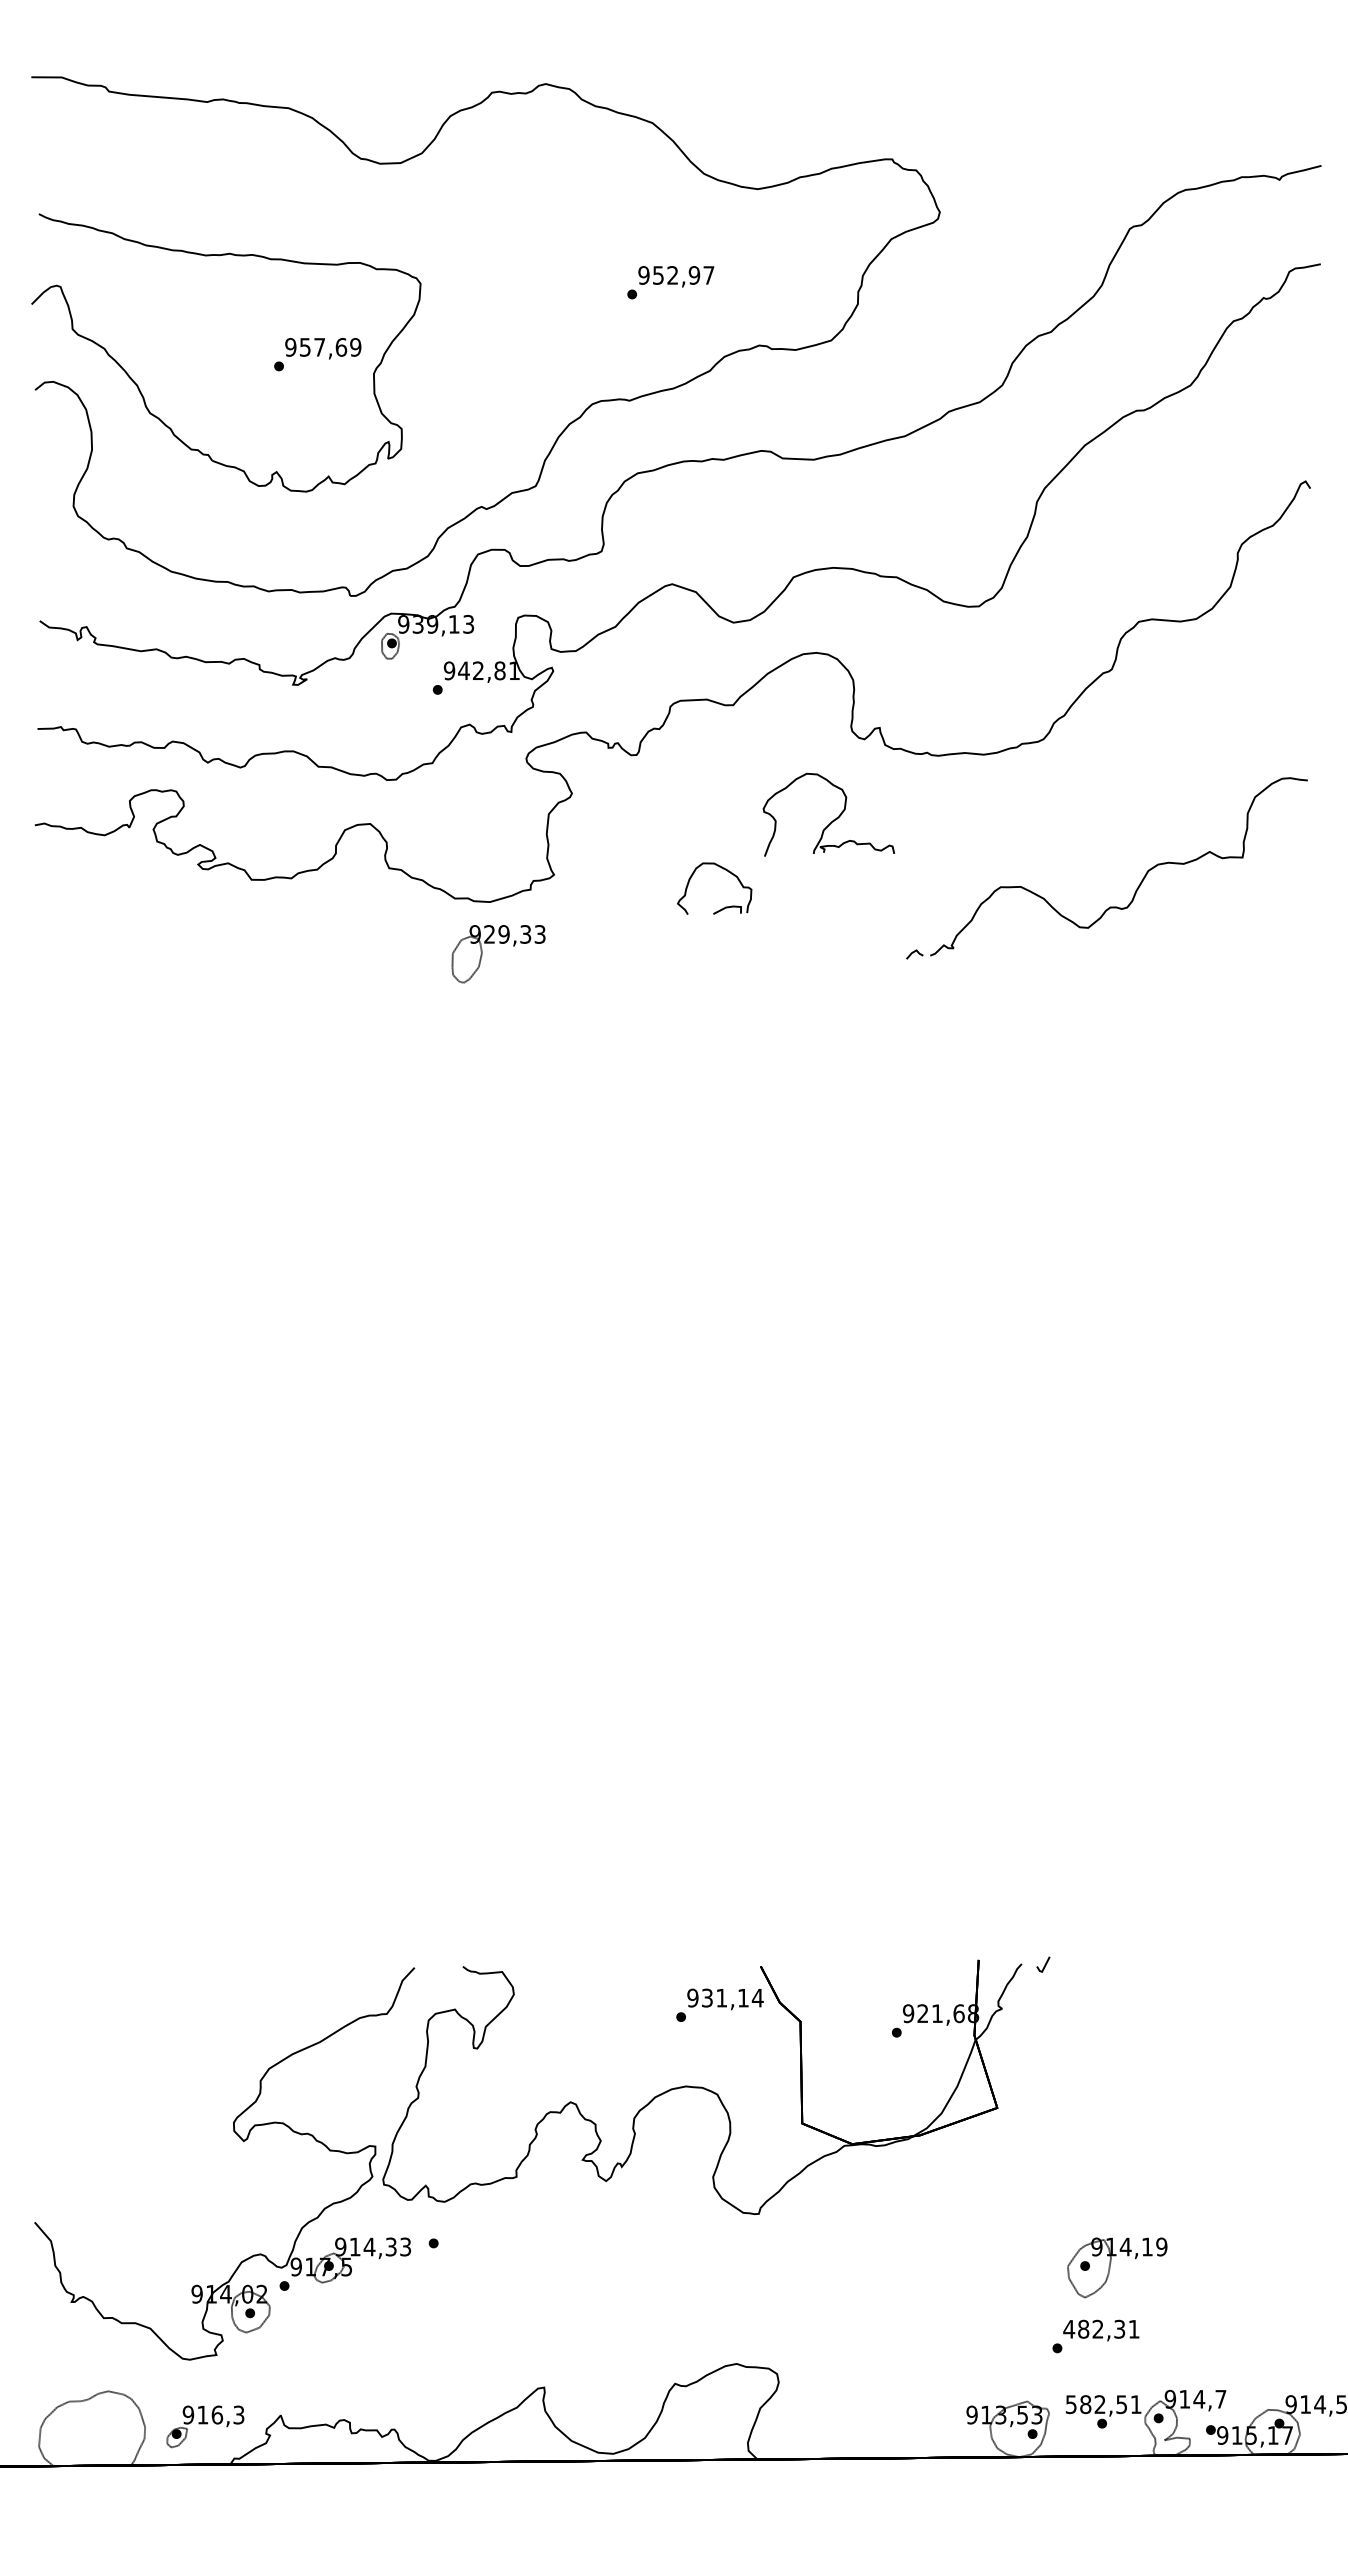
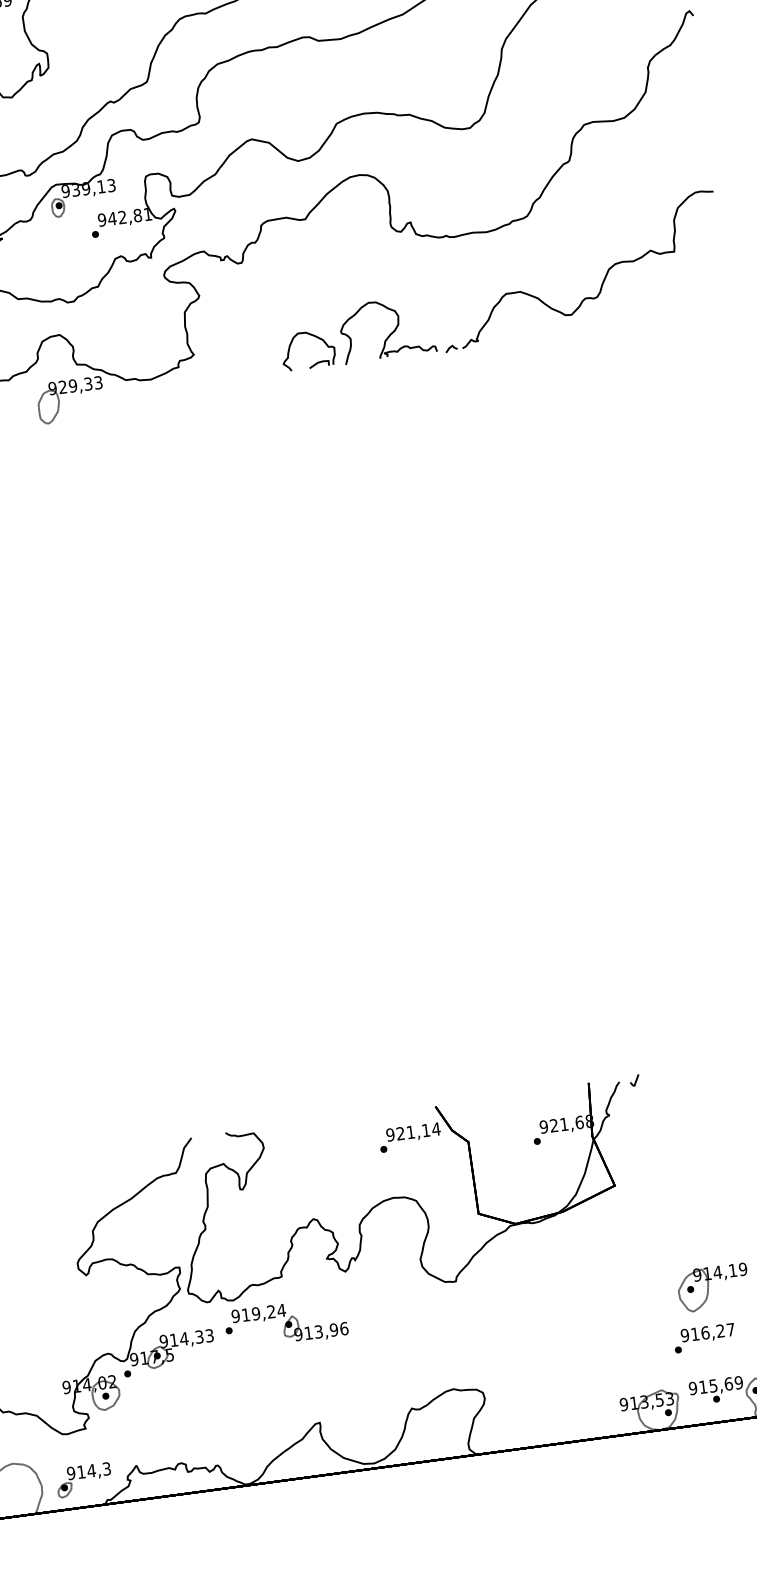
part: (833, 819) -> (391, 332), moved
part: (1136, 888) -> (602, 282), moved
part: (499, 943) -> (70, 392), moved
text: (707, 1998) -> (400, 1133), 931,14 -> 921,14
part: (519, 2243) -> (289, 1323), added
text: (1101, 2328) -> (707, 1332), 482,31 -> 916,27
text: (1103, 2404) -> (715, 1385), 582,51 -> 915,69
text: (217, 2414) -> (91, 1470), 916,3 -> 914,3

